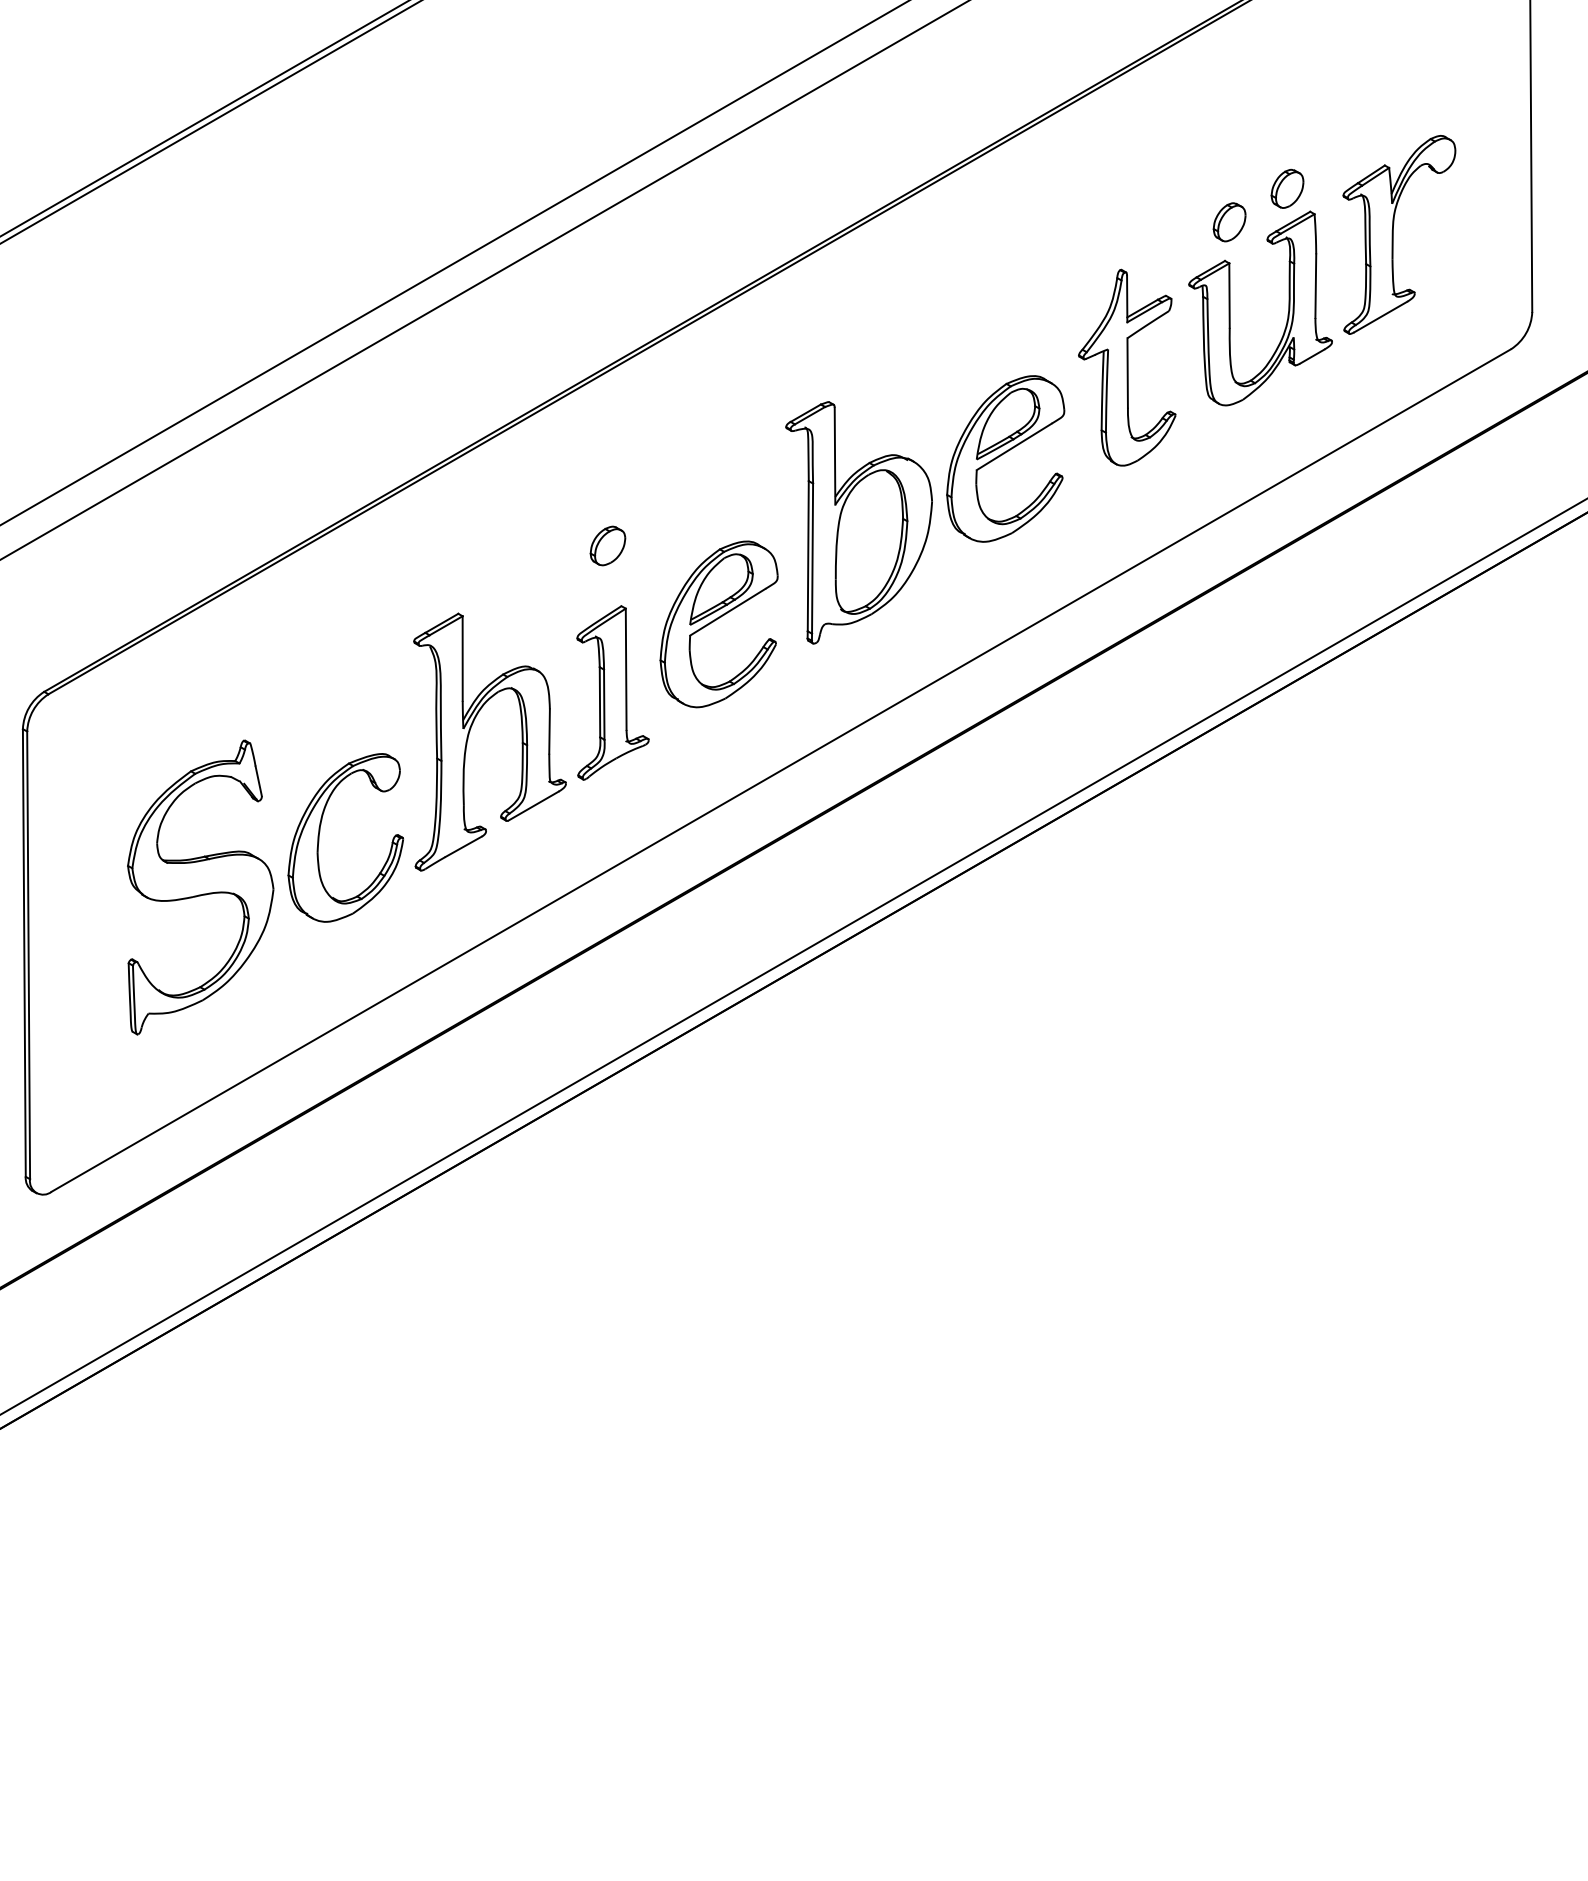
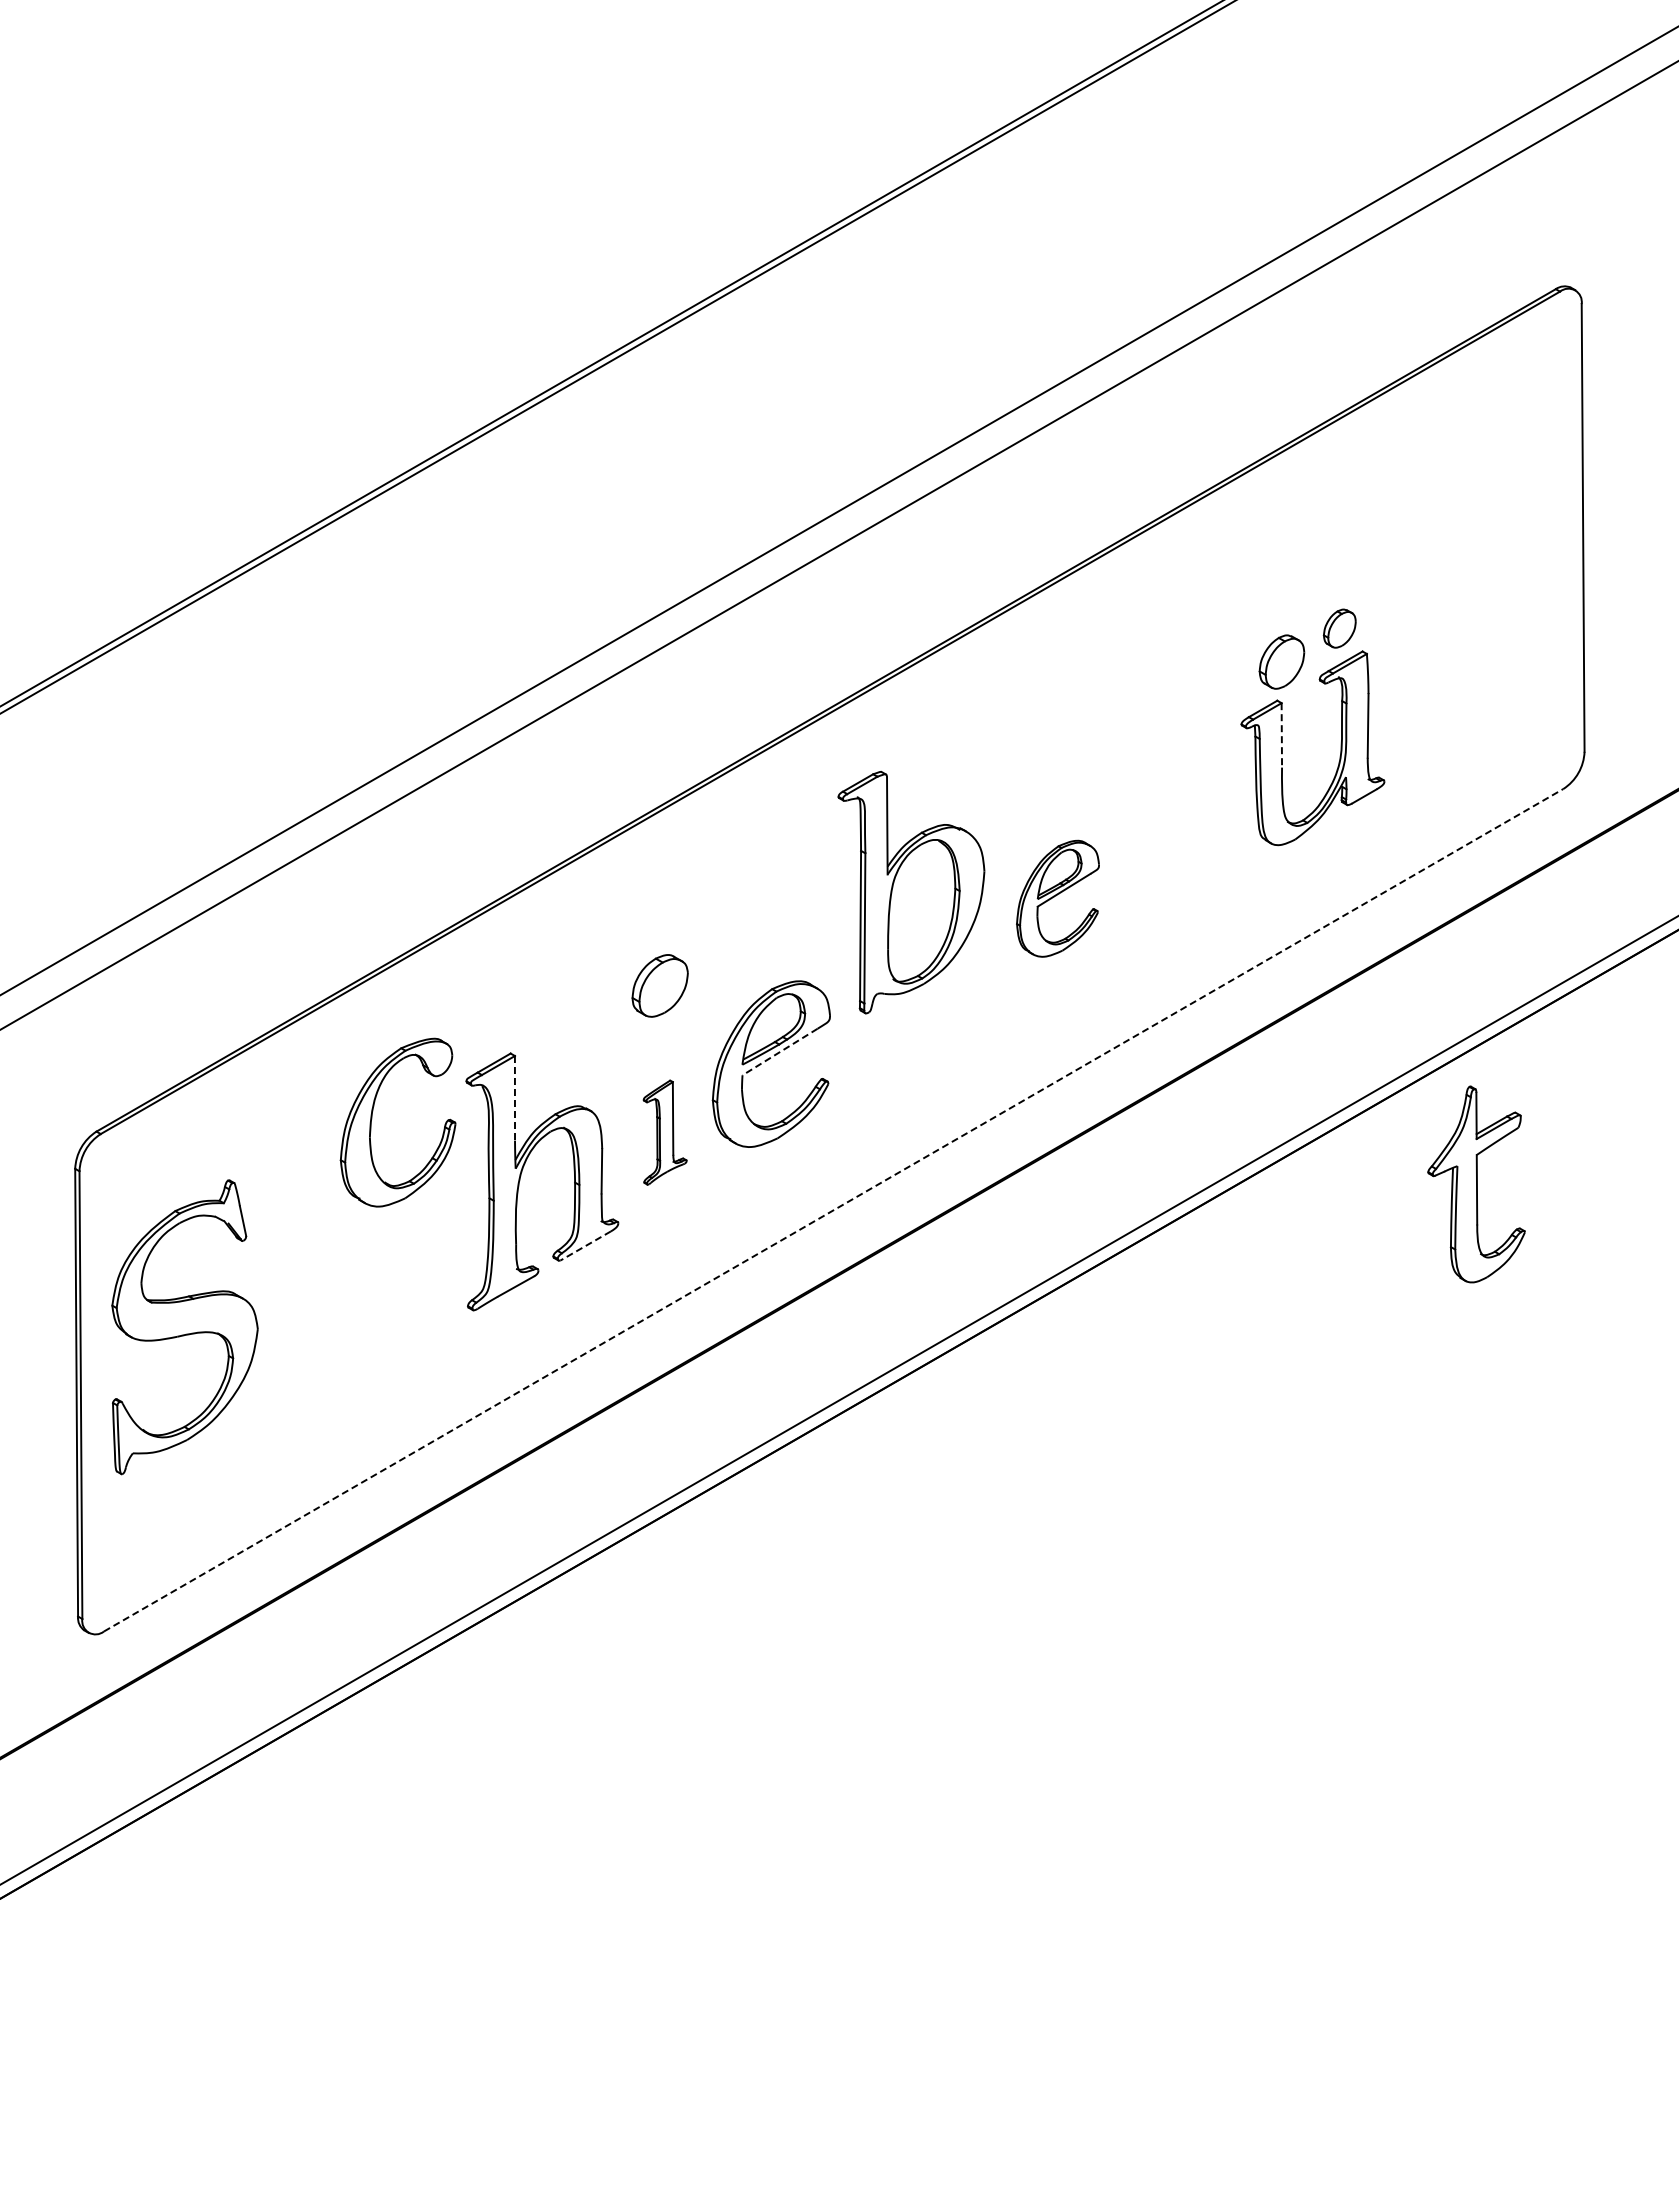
part: (1229, 221) -> (1281, 661), size x1.4
part: (1399, 234) -> (1451, 674), removed
line: (1229, 295) -> (1281, 735), solid -> dashed
part: (1127, 367) -> (1476, 1184), moved
part: (1005, 458) -> (1057, 898), size x0.7
part: (859, 522) -> (911, 892), moved
part: (608, 545) -> (660, 985), size x1.6
line: (727, 612) -> (779, 1052), solid -> dashed
line: (462, 658) -> (514, 1098), solid -> dashed
part: (612, 692) -> (664, 1132), size x0.6
line: (782, 770) -> (834, 1210), solid -> dashed
line: (533, 806) -> (585, 1246), solid -> dashed
part: (320, 834) -> (372, 1119), moved
part: (200, 887) -> (184, 1327), moved

